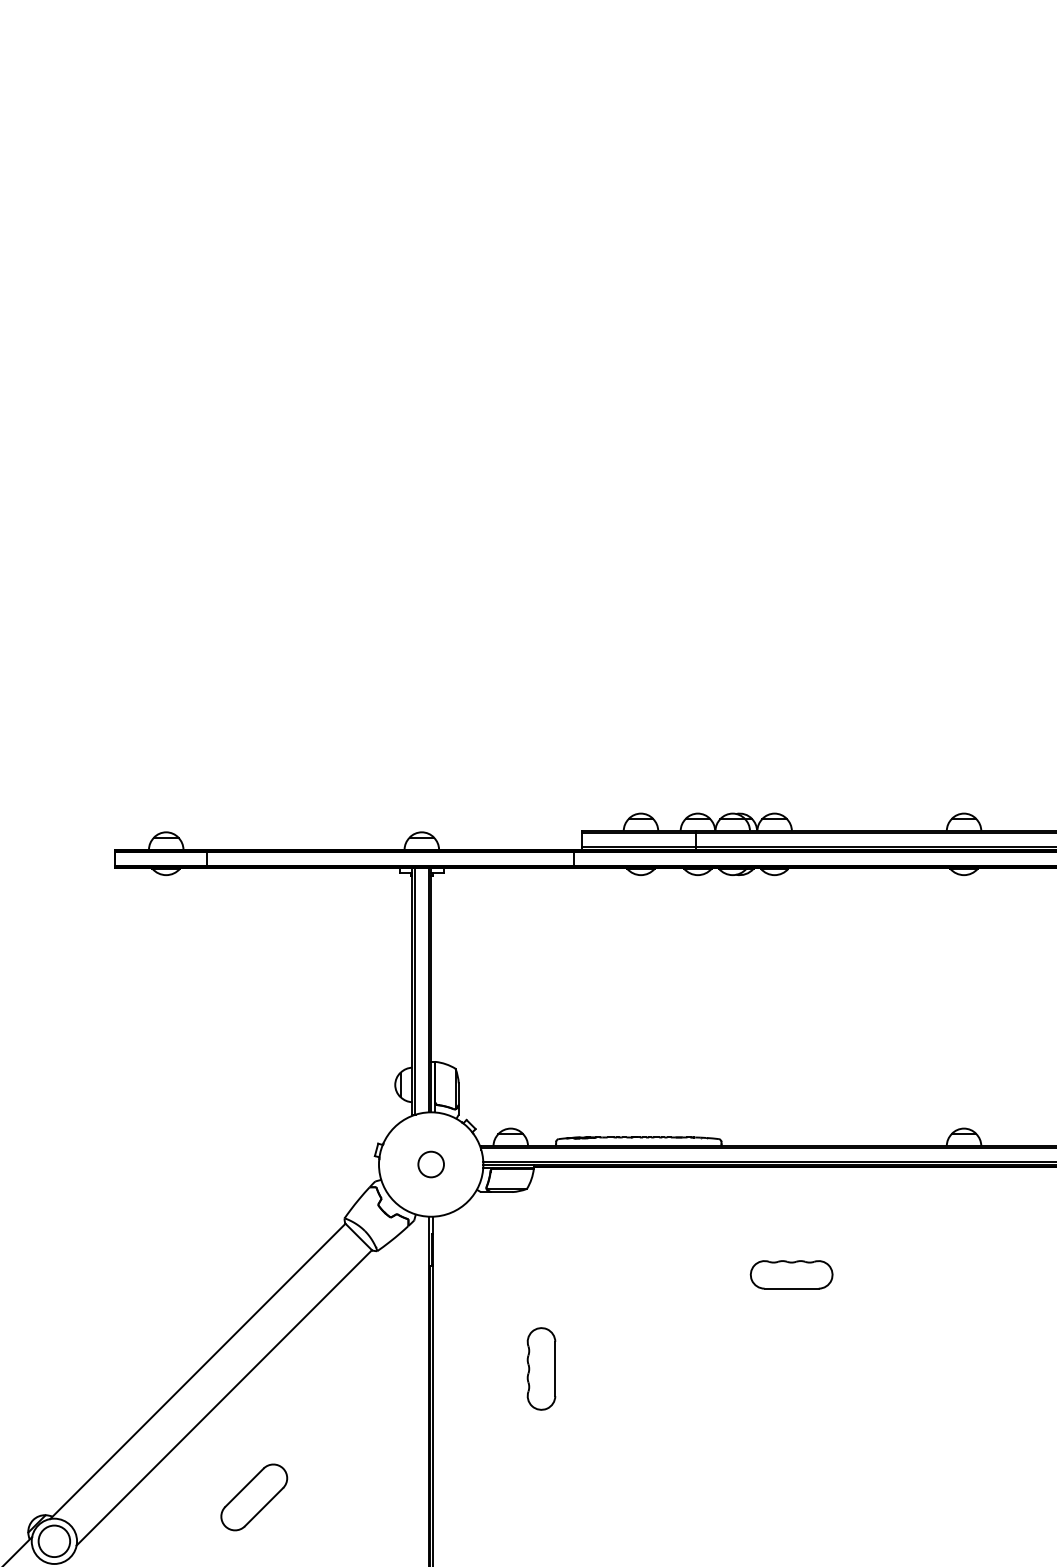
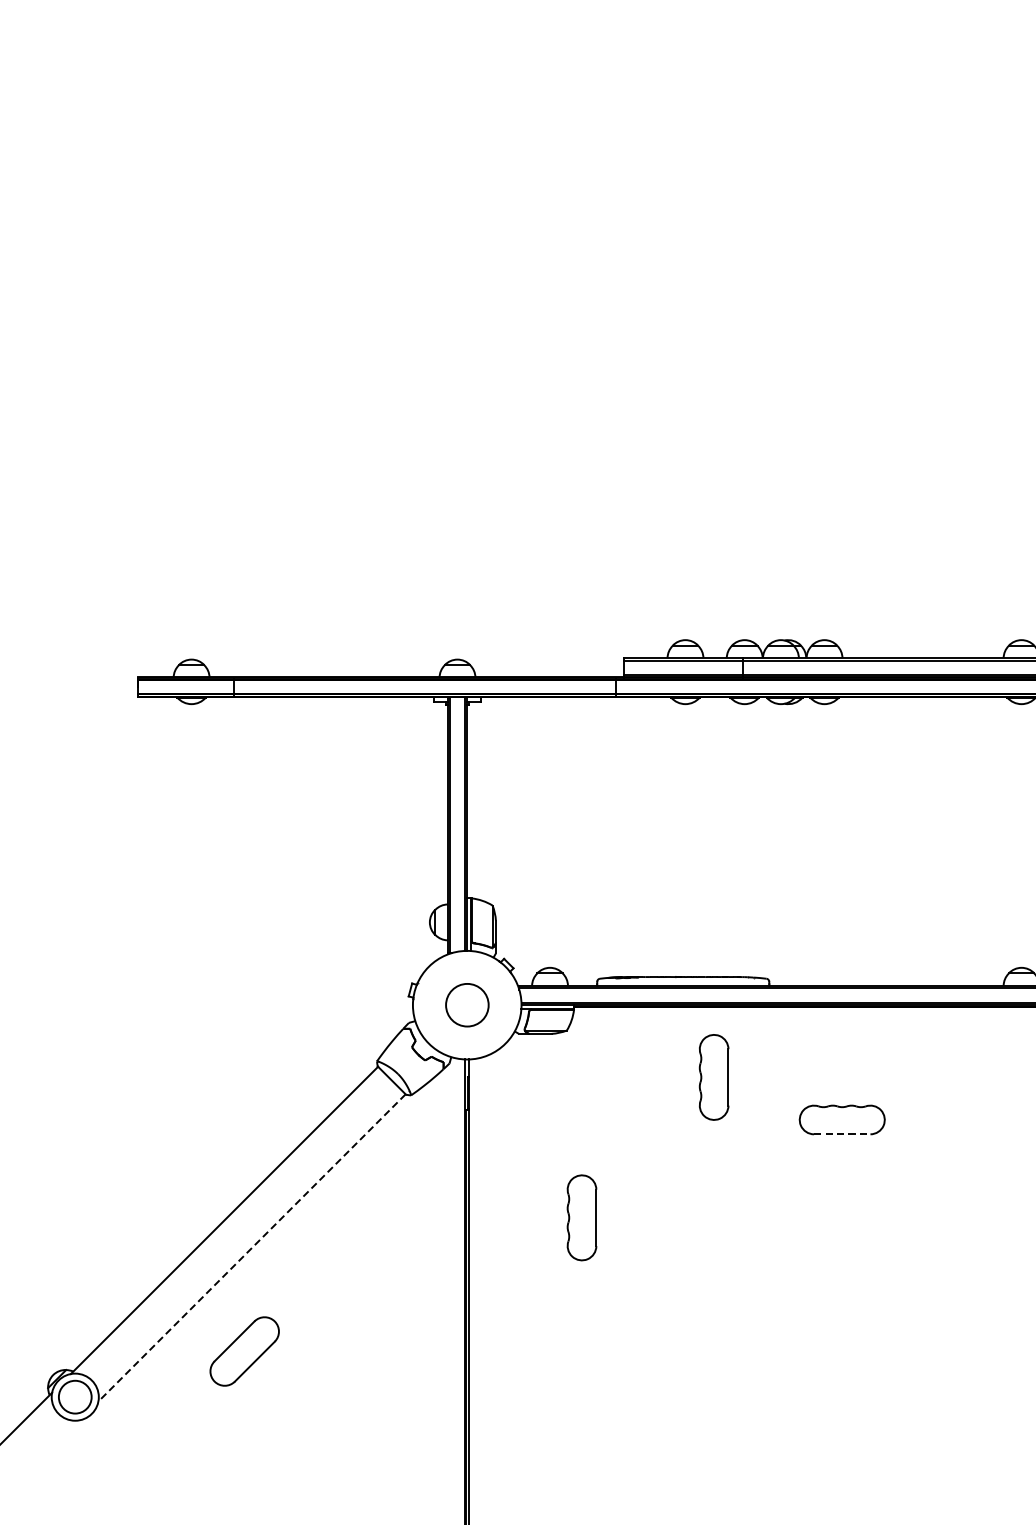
circle: (430, 1164) -> (466, 1005), size x1.6
part: (668, 1233) -> (714, 1076), added
line: (792, 1288) -> (843, 1134), solid -> dashed
line: (224, 1397) -> (252, 1247), solid -> dashed
part: (254, 1497) -> (244, 1351), moved

